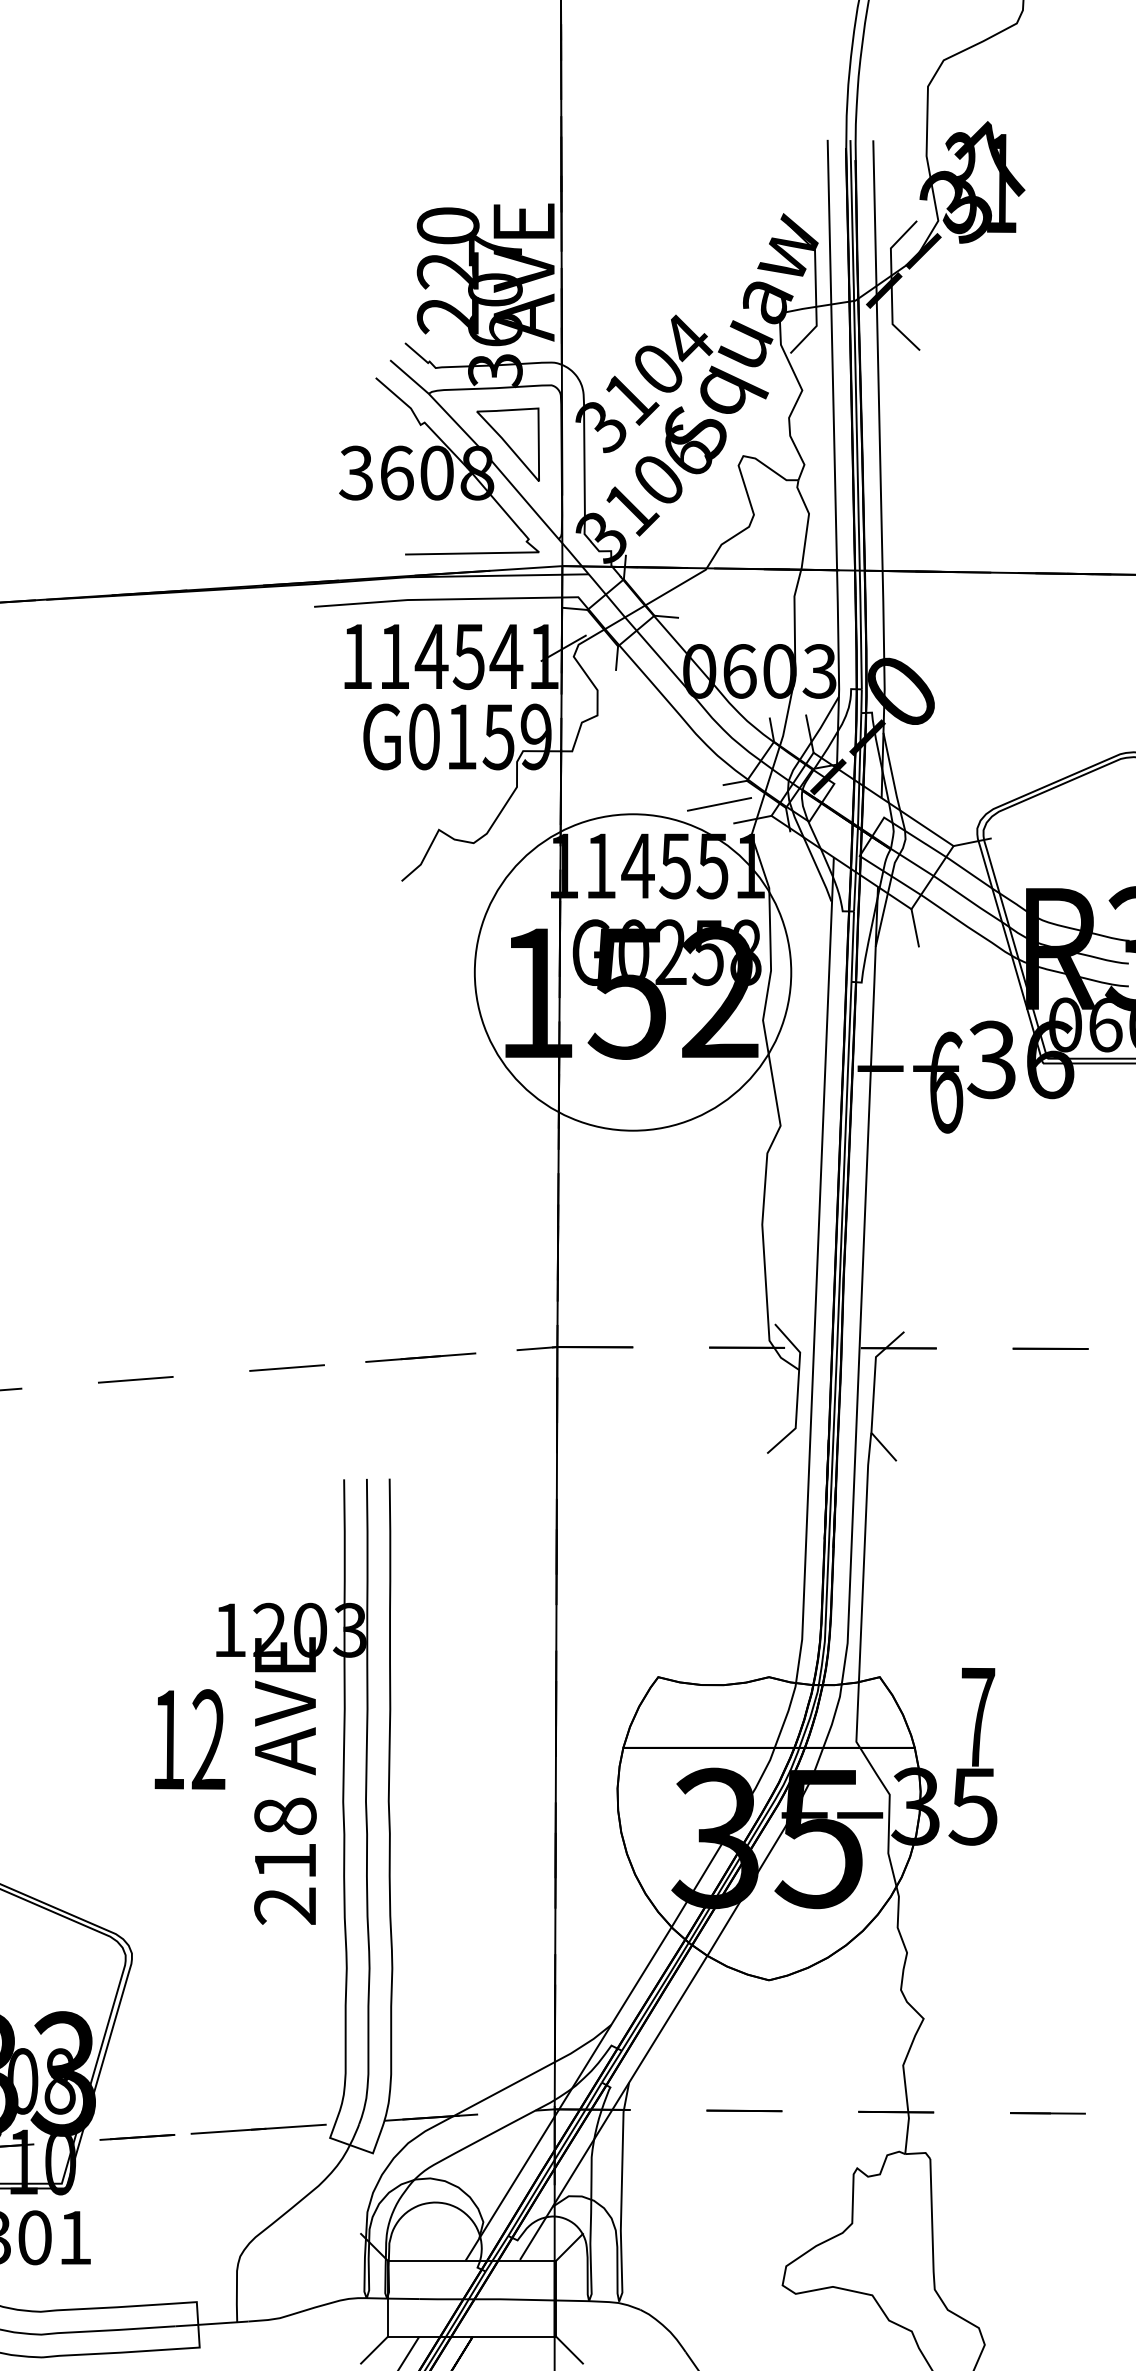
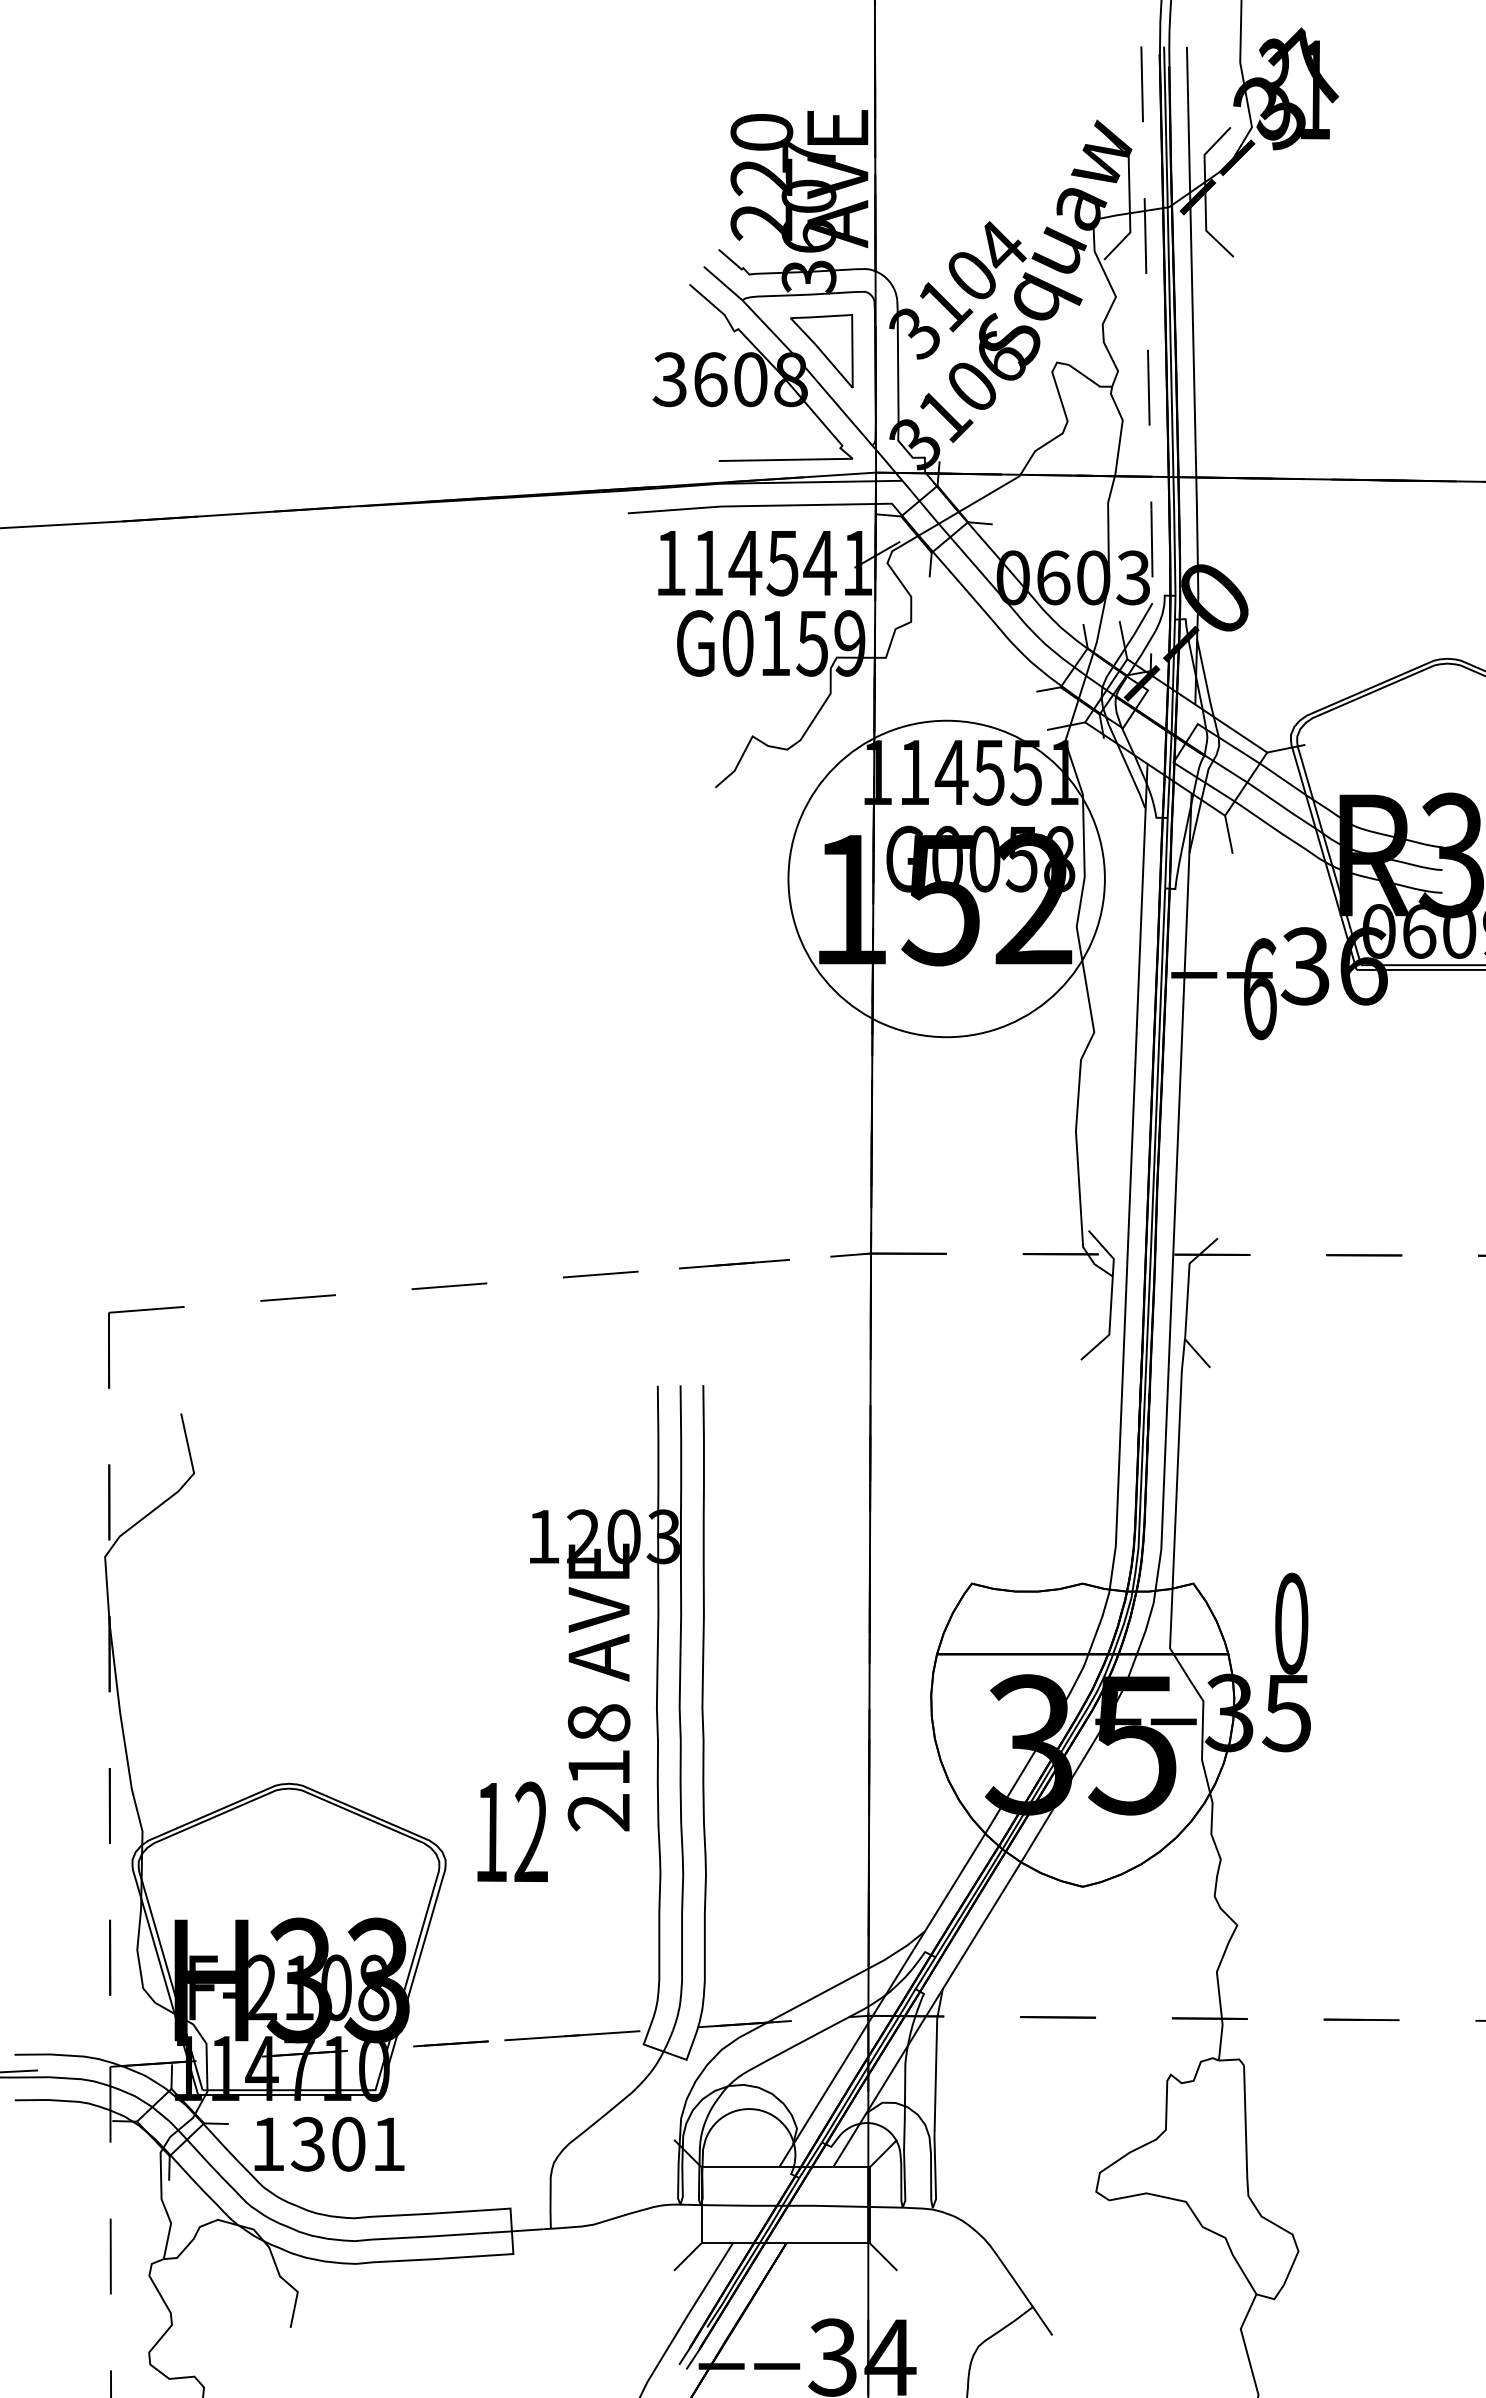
line: (834, 455) -> (1148, 361), solid -> dashed
line: (718, 804) -> (1032, 710), removed
text: (670, 952) -> (984, 858), G0258 -> G0058
text: (977, 1717) -> (1291, 1623), 7 -> 0
text: (189, 1739) -> (512, 1831), moved

